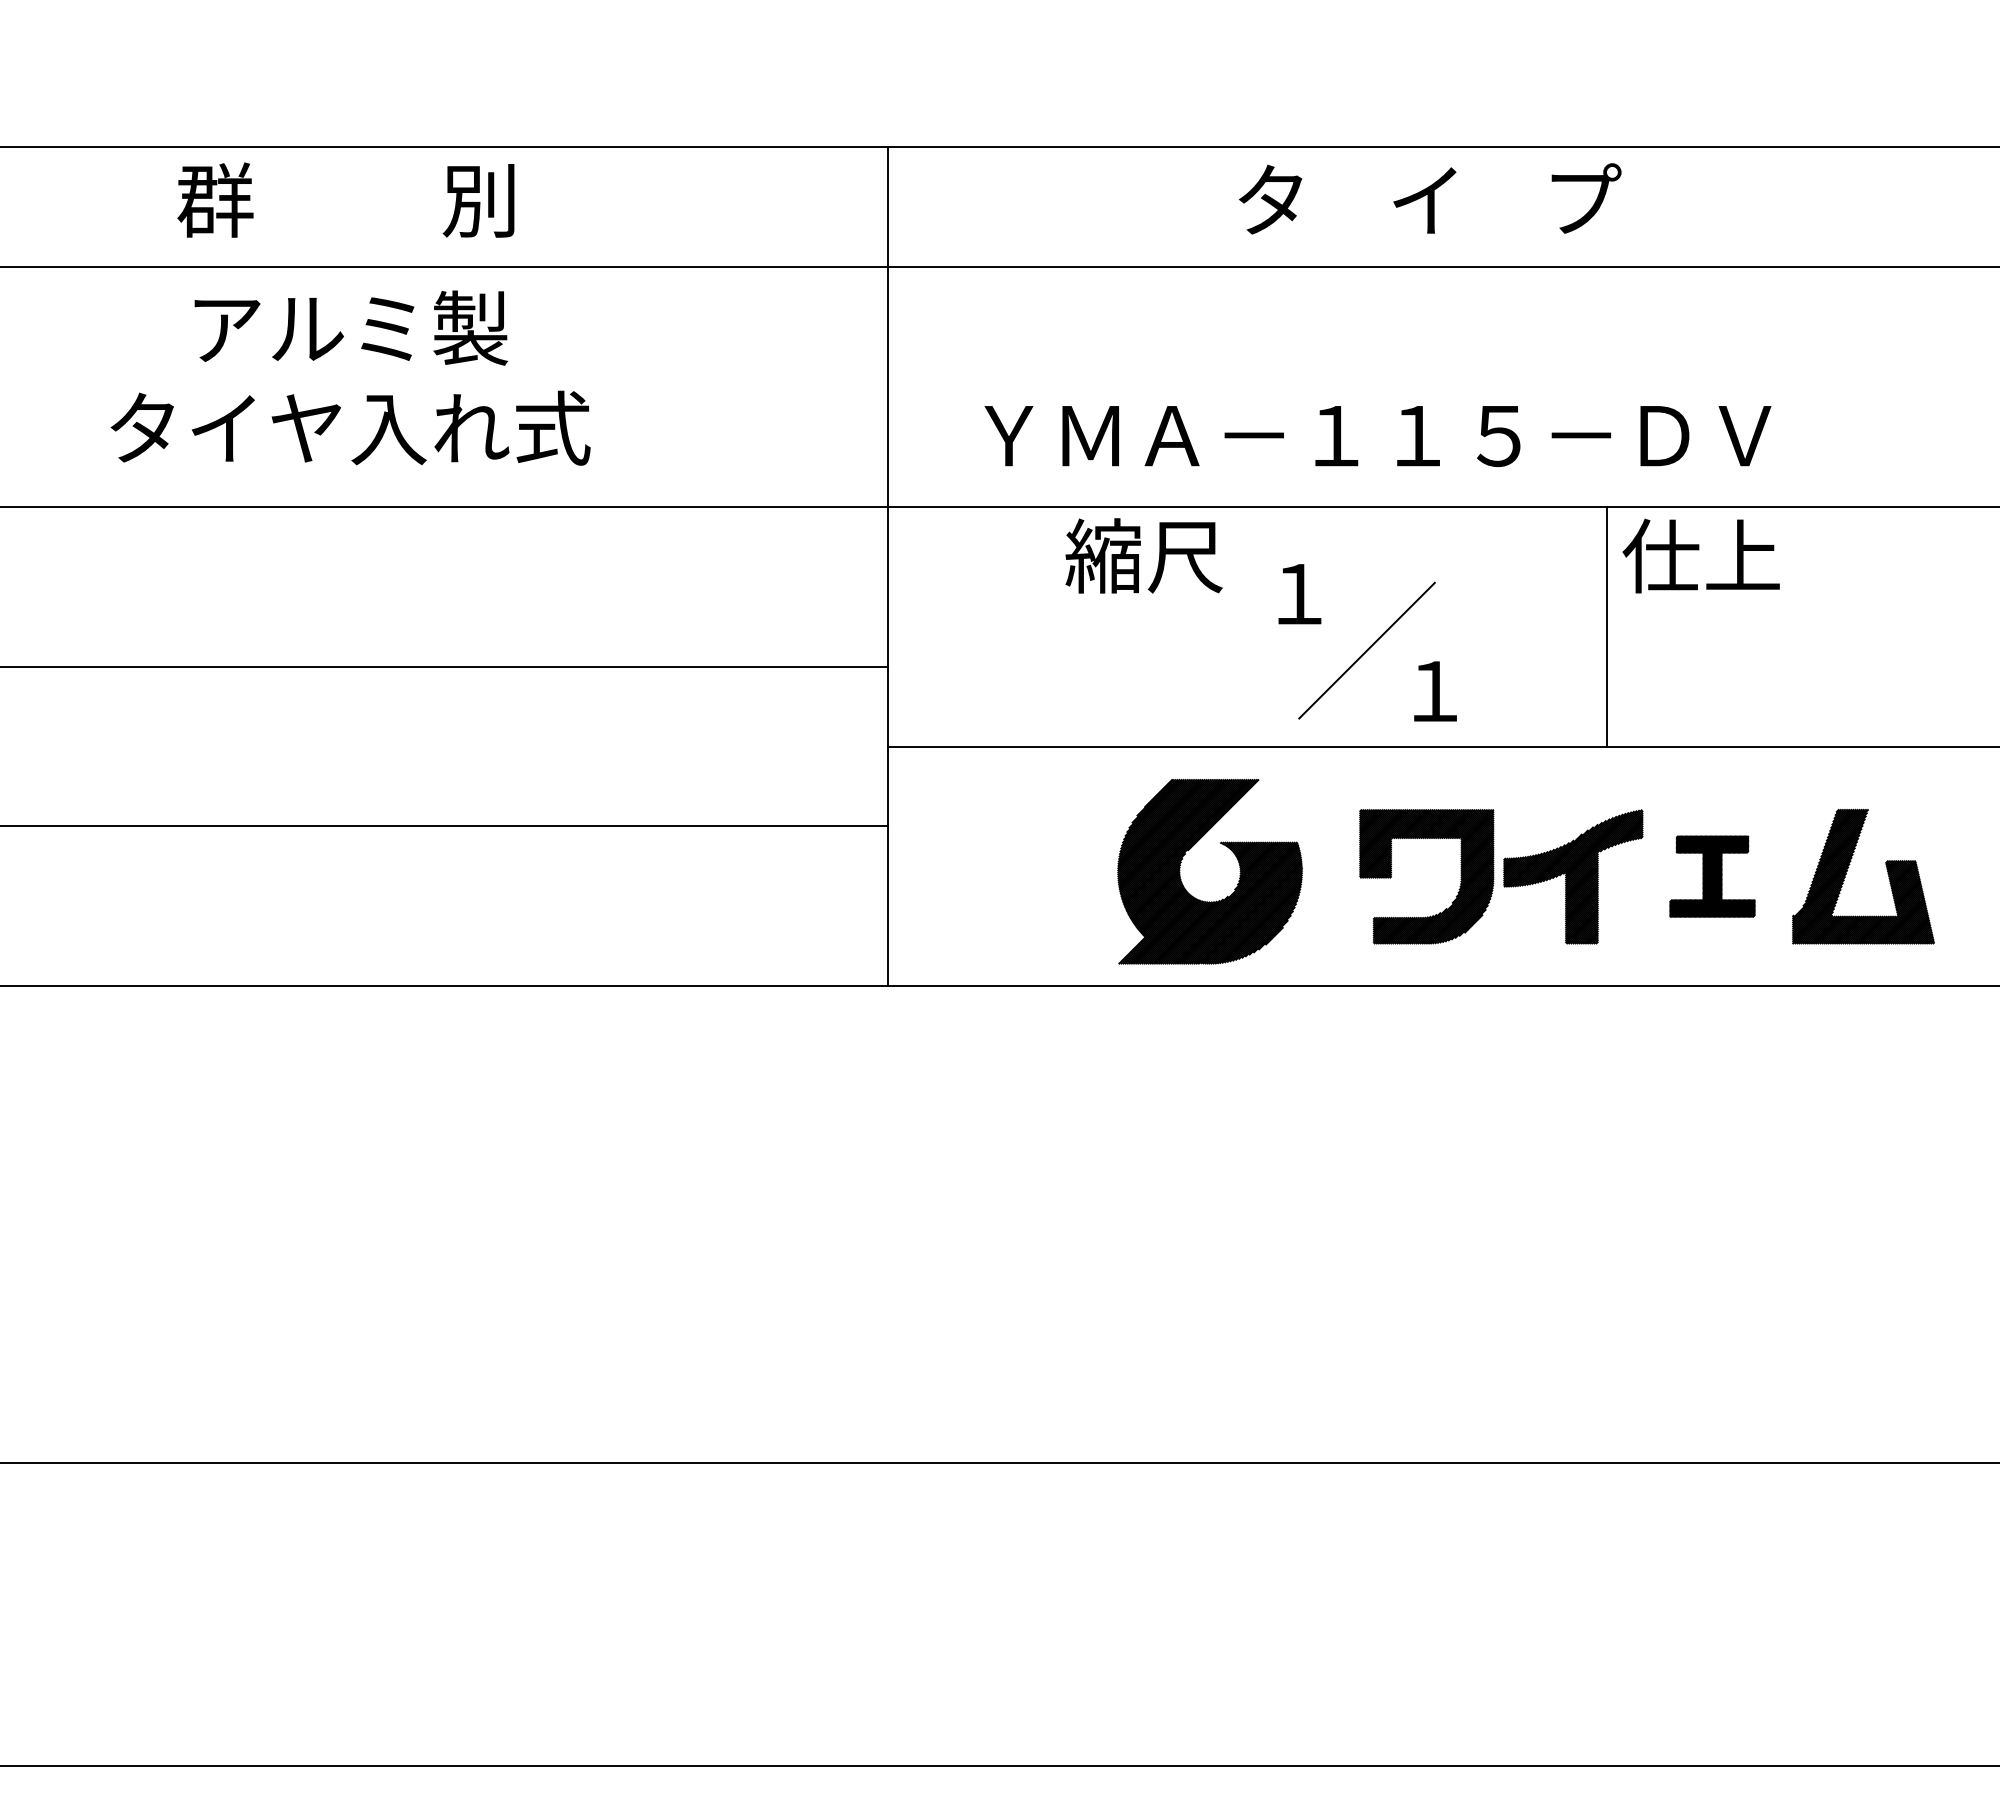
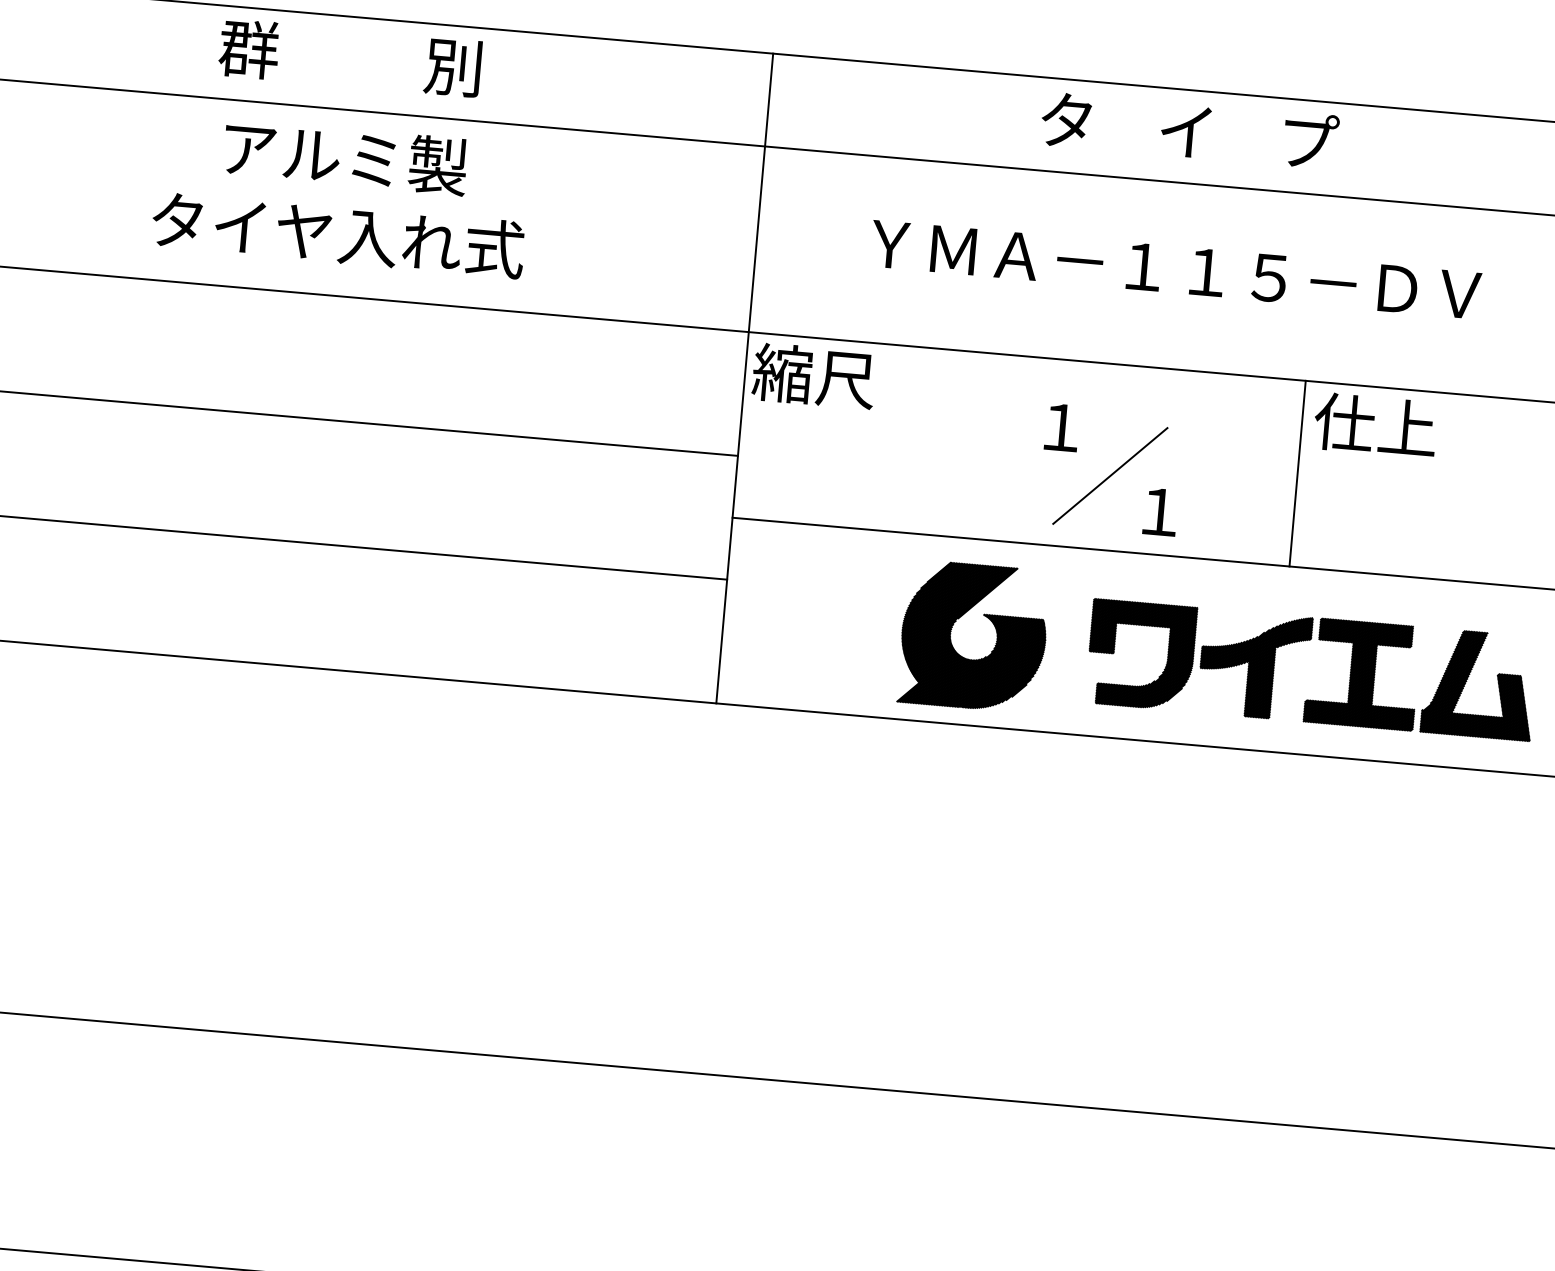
text: (1377, 436) -> (1175, 270), moved
text: (1143, 555) -> (813, 375), moved
part: (1712, 876) -> (1362, 674), size x1.67

